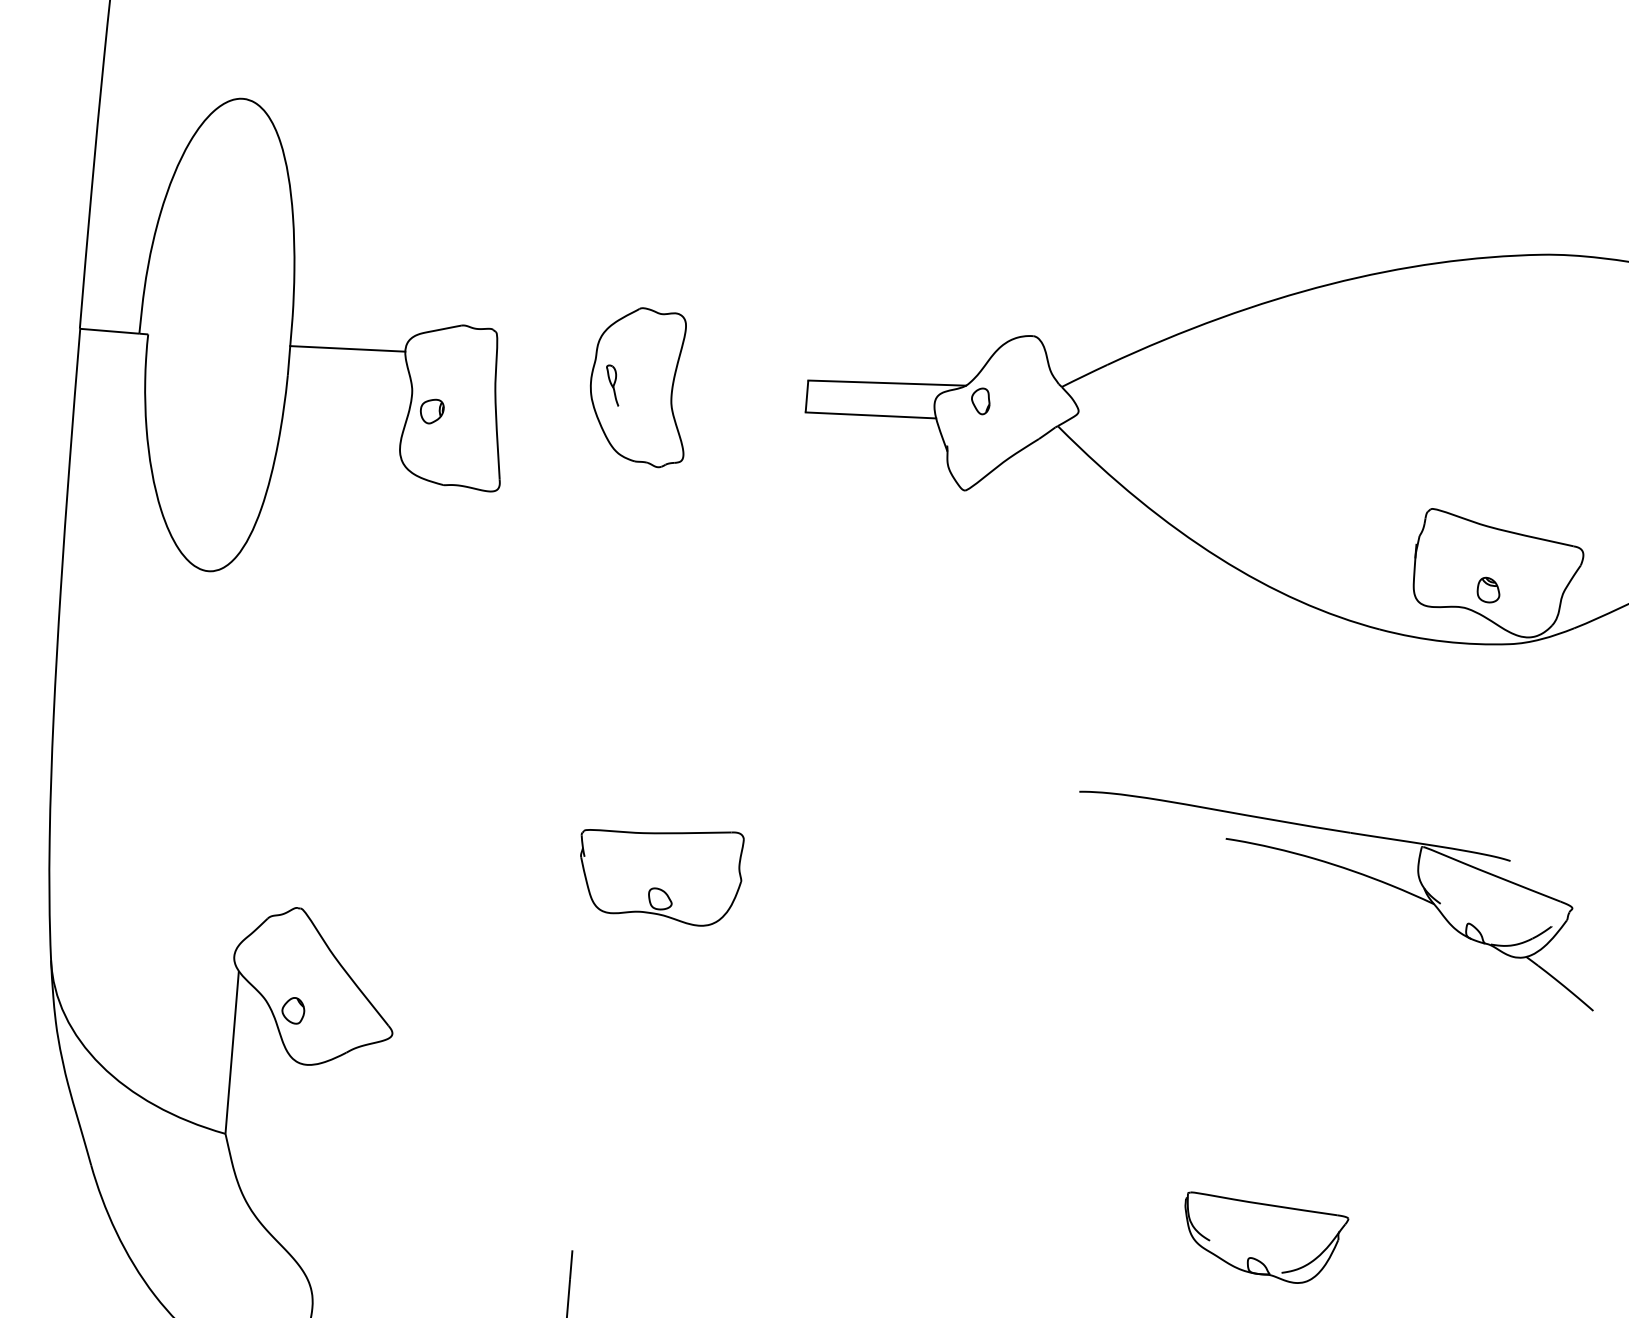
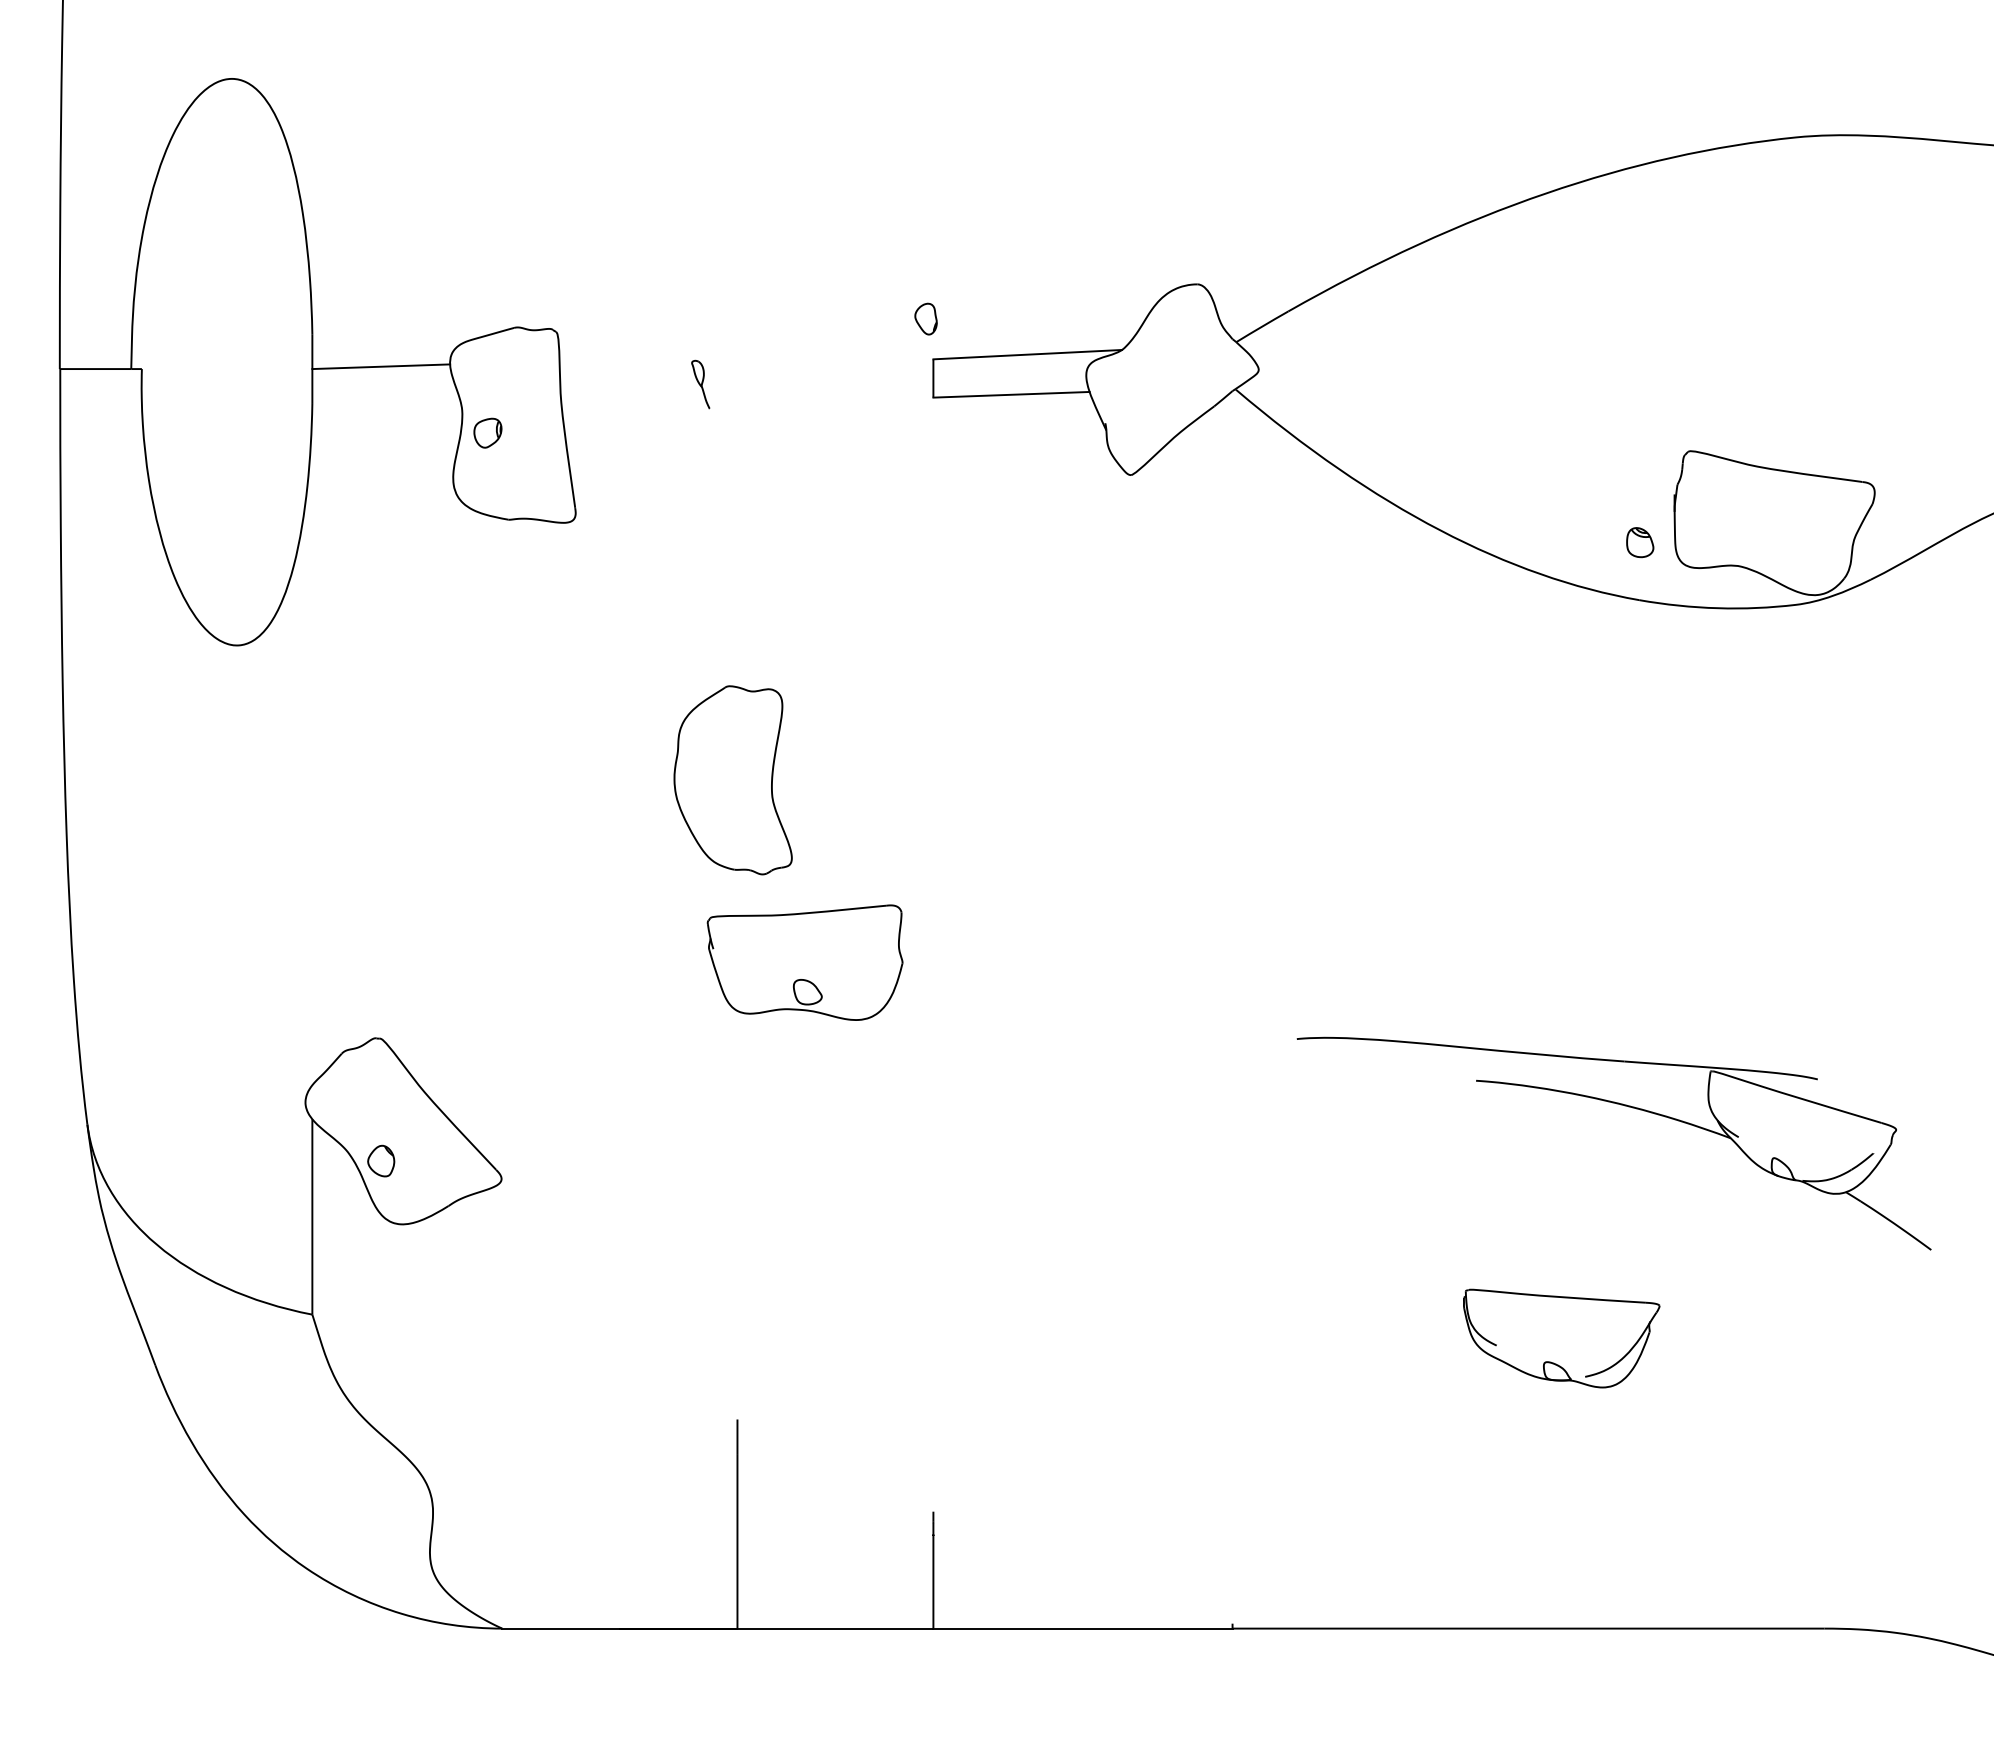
part: (639, 386) -> (732, 780), moved
part: (980, 400) -> (925, 318), moved
part: (1488, 590) -> (1640, 542), moved
part: (1347, 870) -> (1624, 1106), moved

